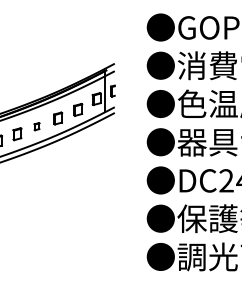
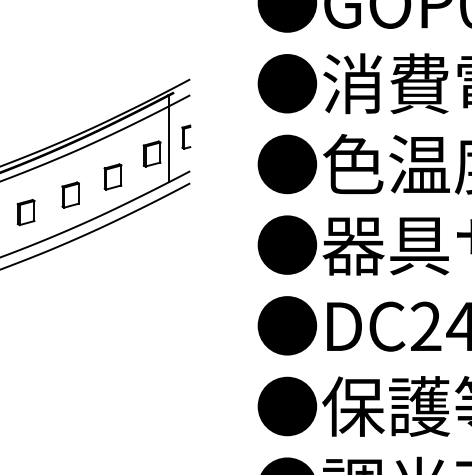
part: (36, 126) -> (24, 211), size x1.67

